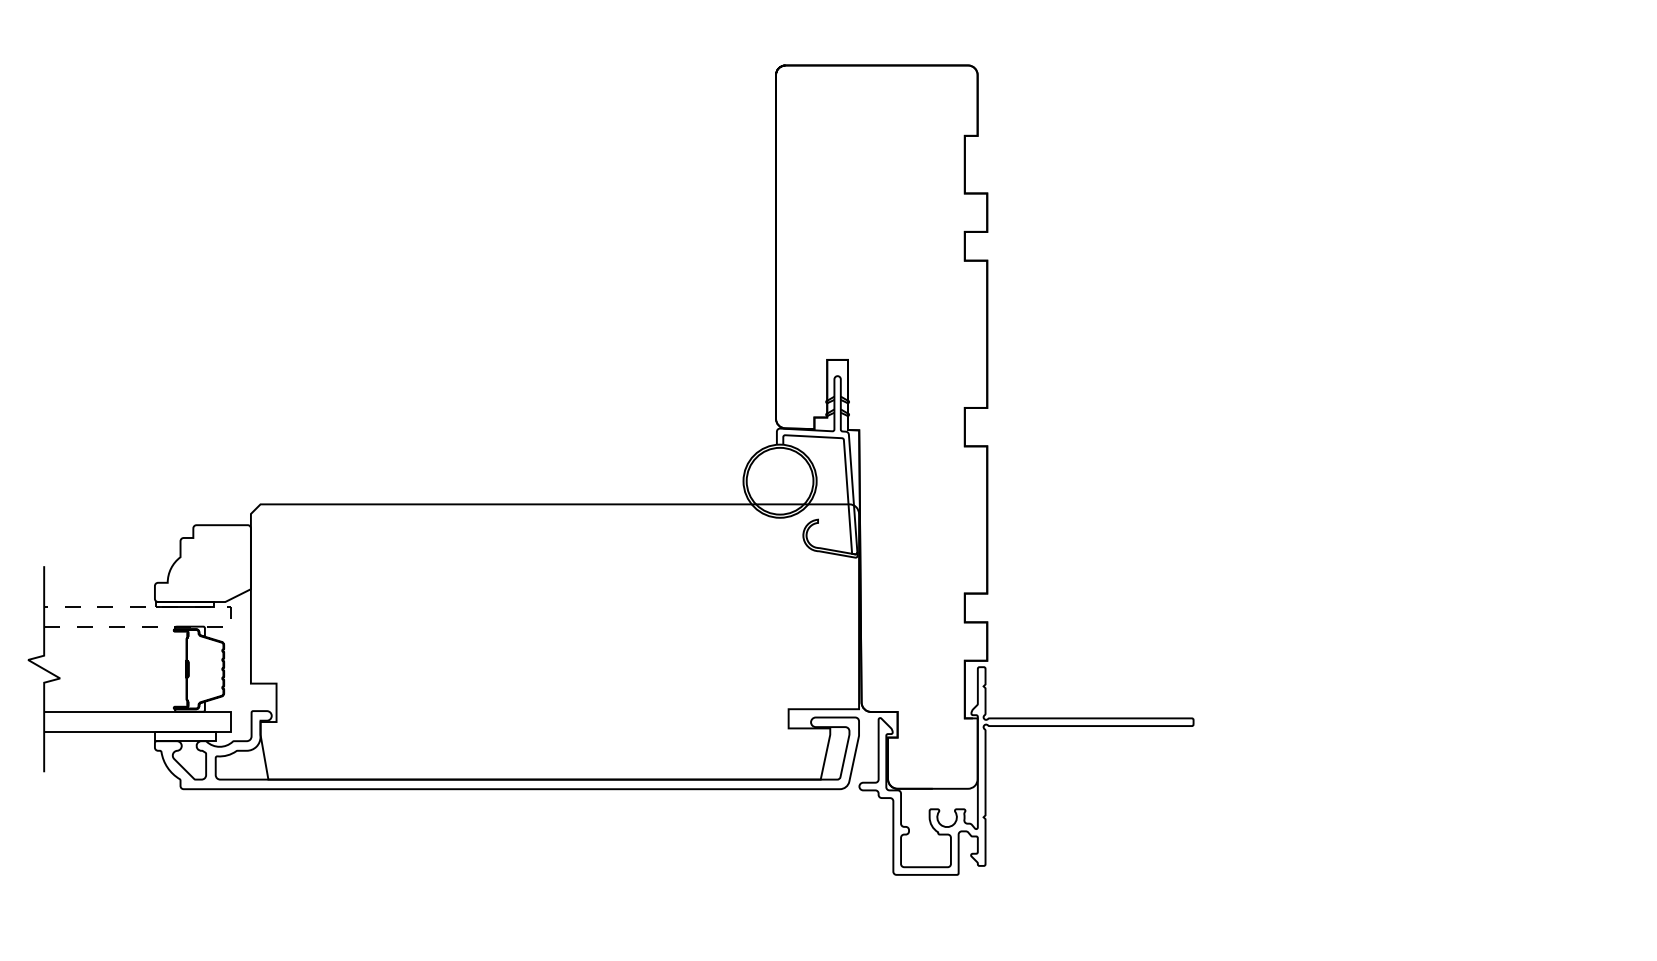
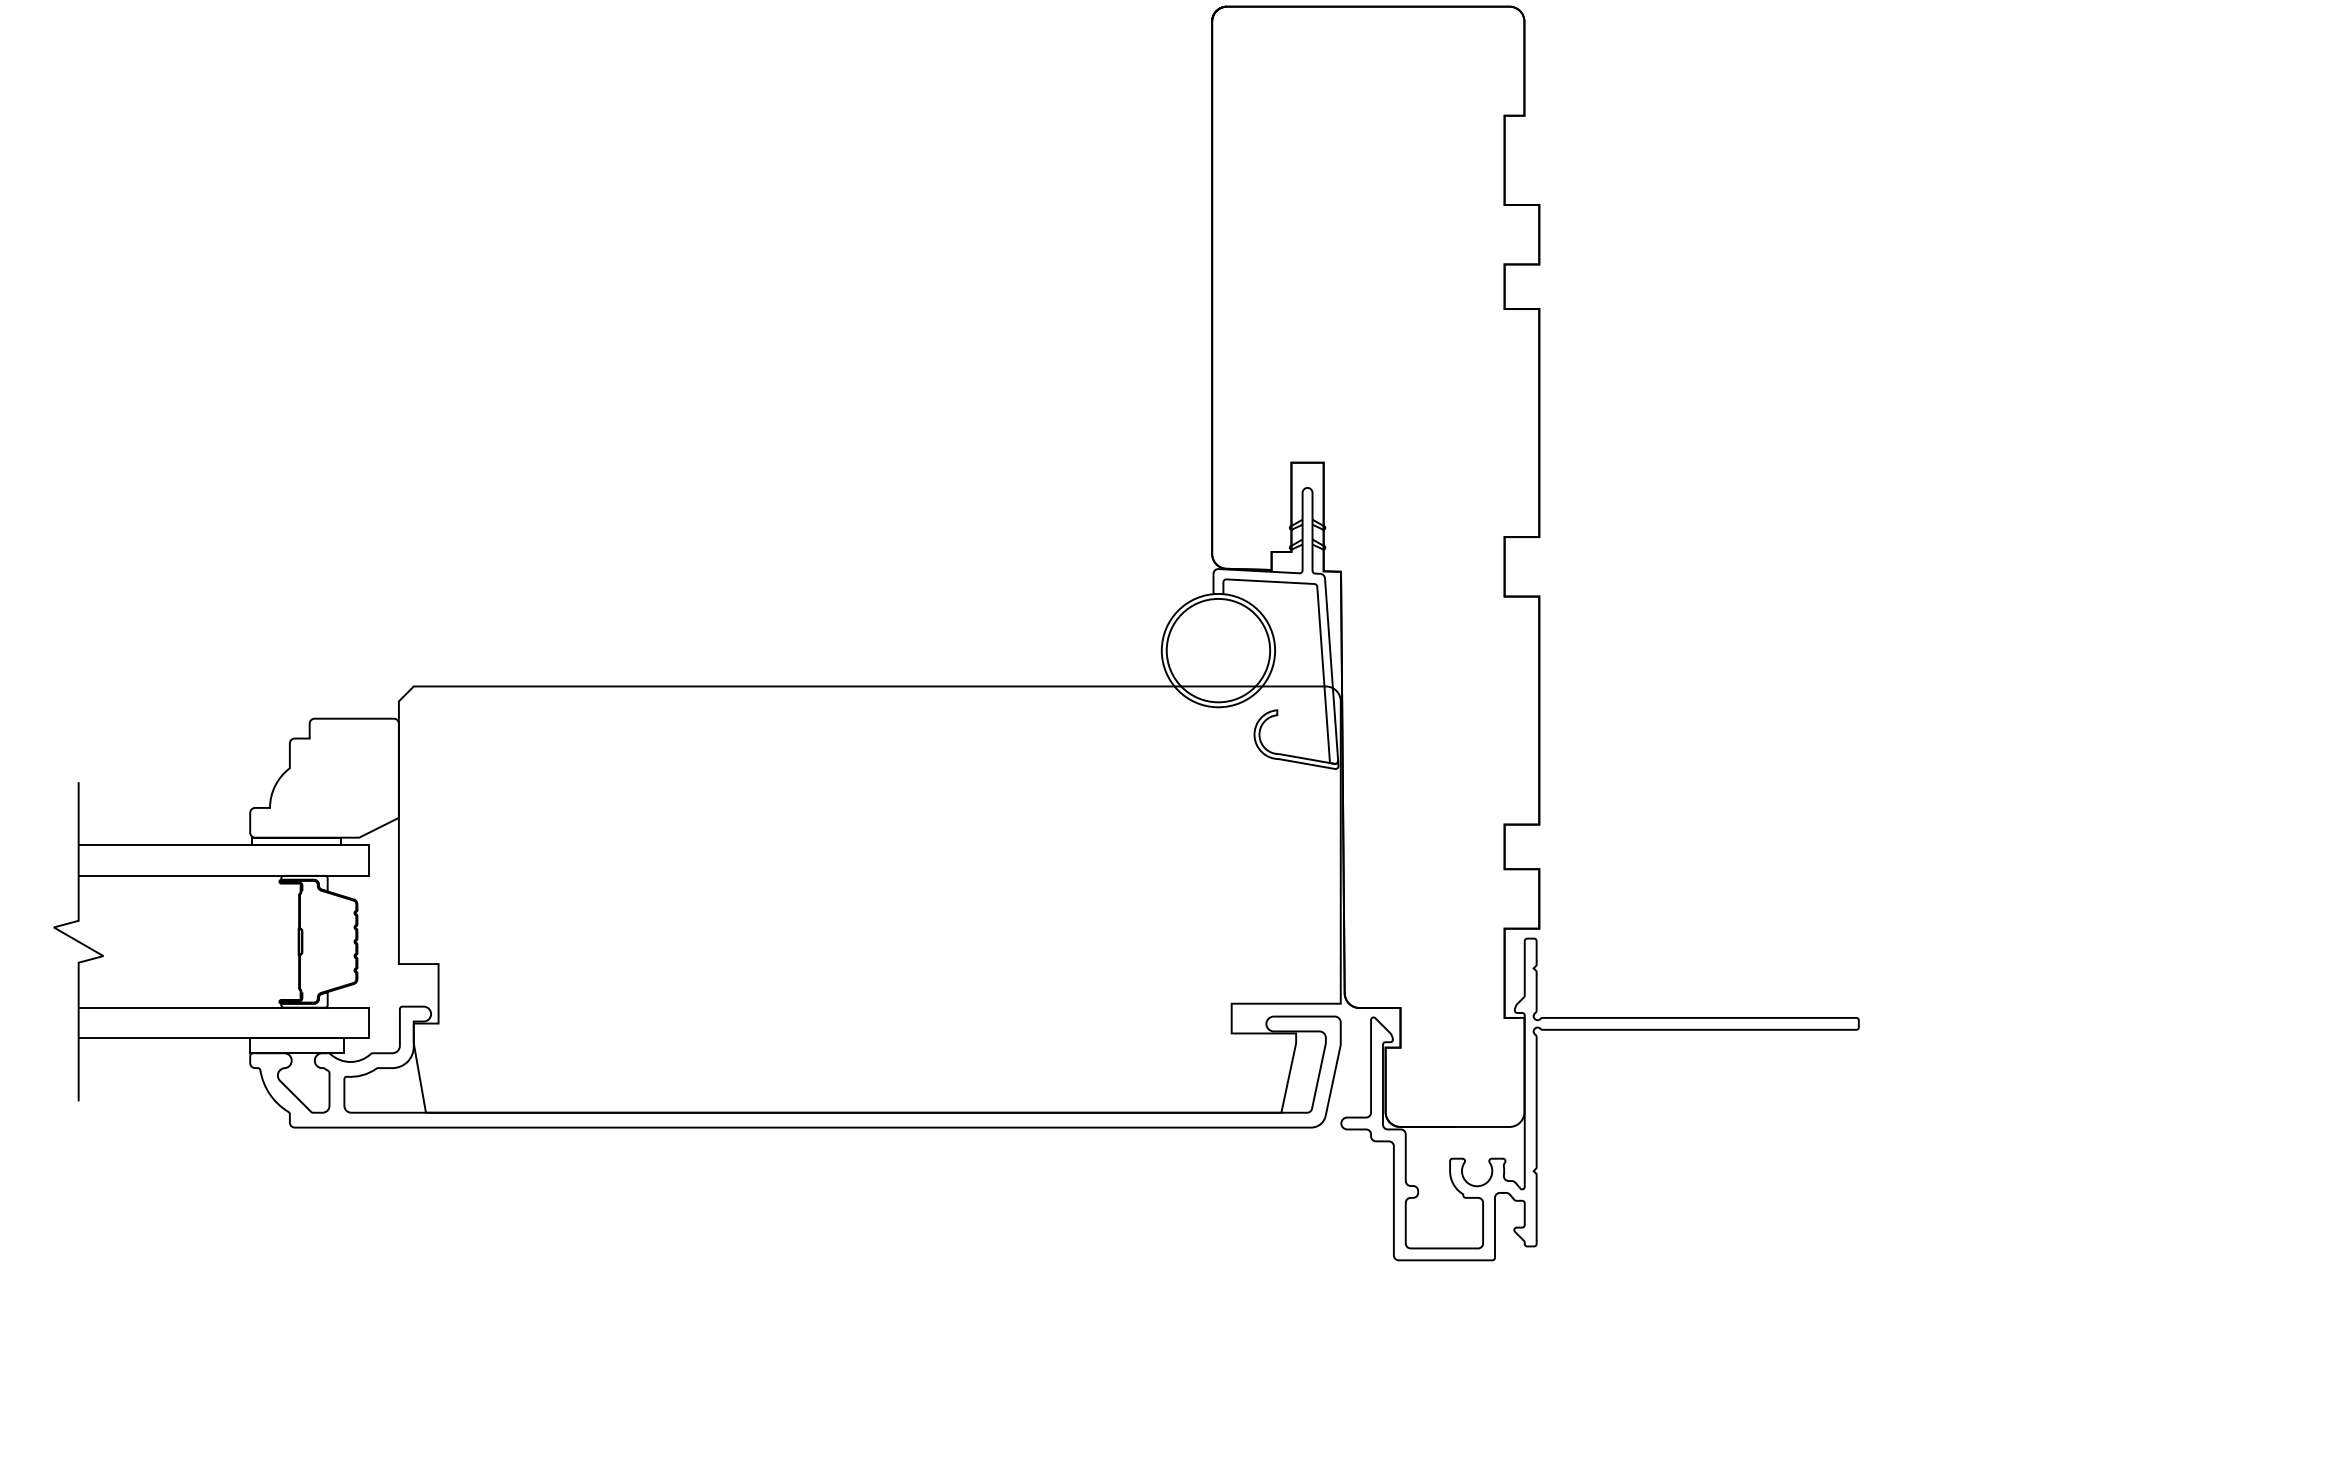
line: (231, 616) -> (368, 860), dashed -> solid

